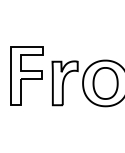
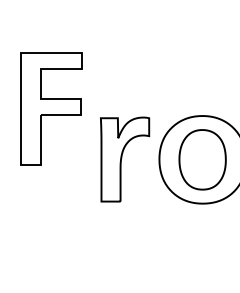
part: (26, 75) -> (50, 108), moved

